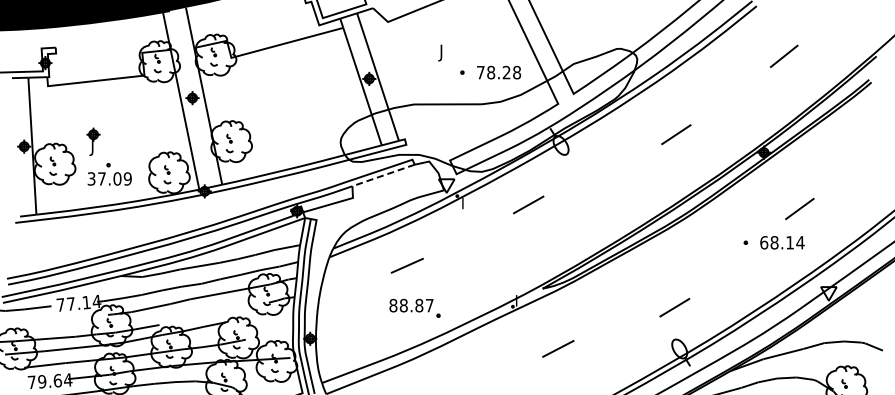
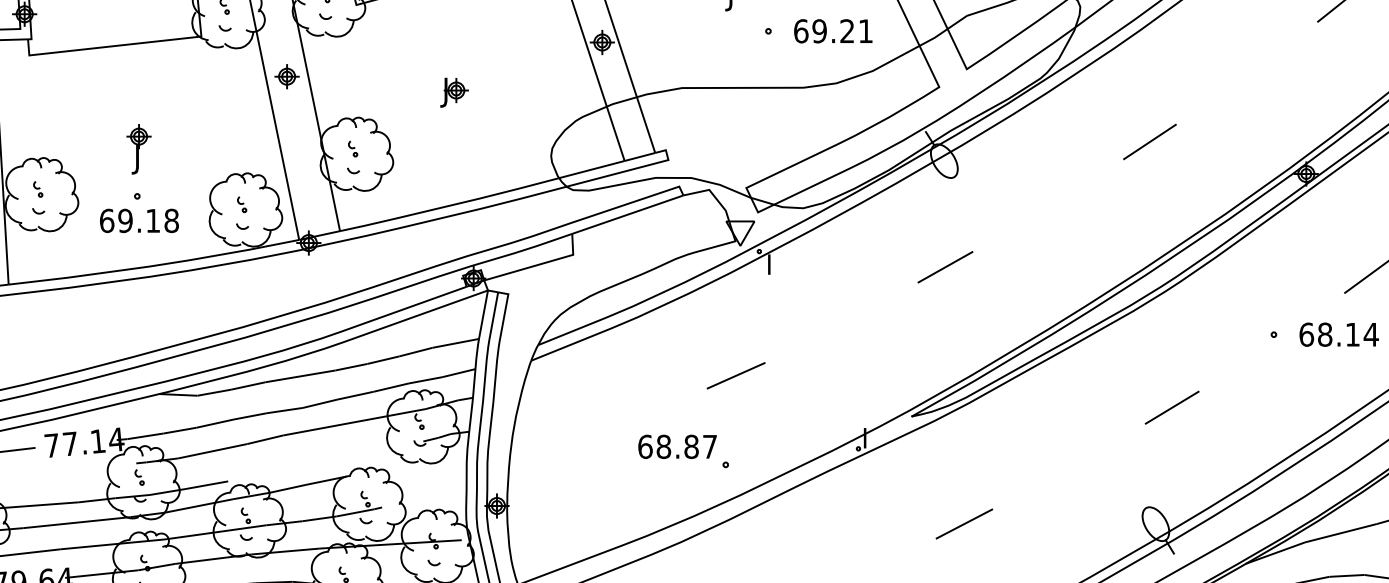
text: (498, 72) -> (832, 31), 78.28 -> 69.21
part: (286, 106) -> (454, 91), added
part: (93, 141) -> (138, 148), moved
line: (383, 175) -> (627, 214), dashed -> solid
text: (109, 178) -> (138, 220), 37.09 -> 69.18
line: (528, 204) -> (945, 266), moved
line: (406, 265) -> (734, 375), moved
text: (393, 305) -> (645, 446), 88.87 -> 68.87
line: (674, 307) -> (1171, 407), moved
line: (558, 348) -> (964, 523), moved

